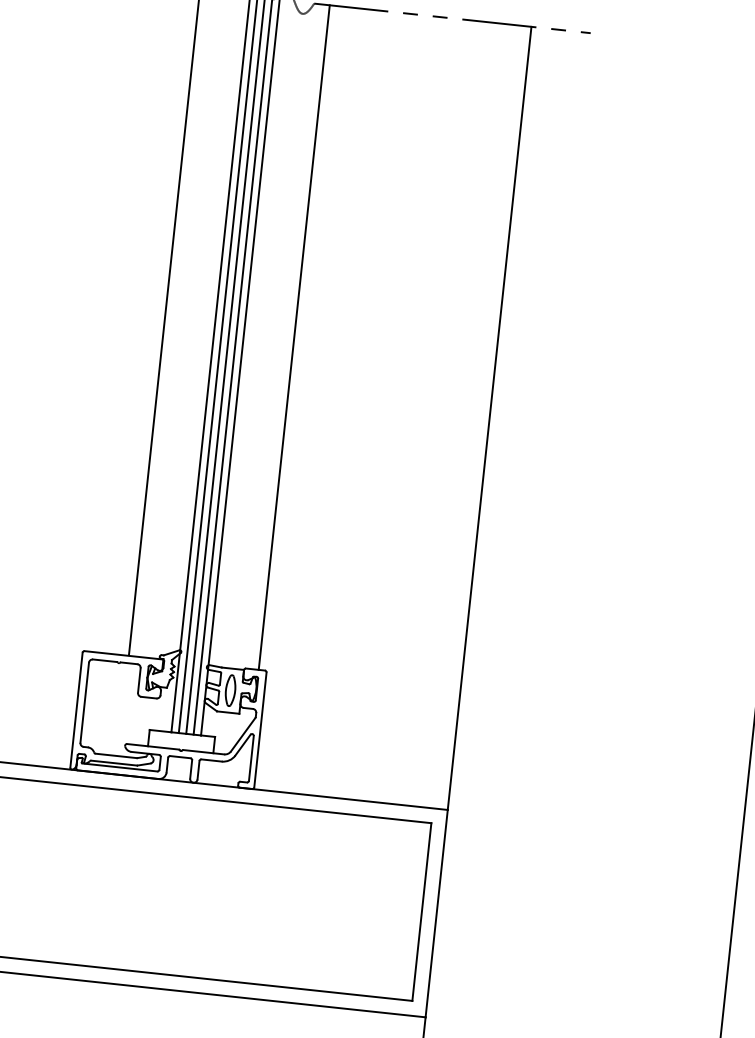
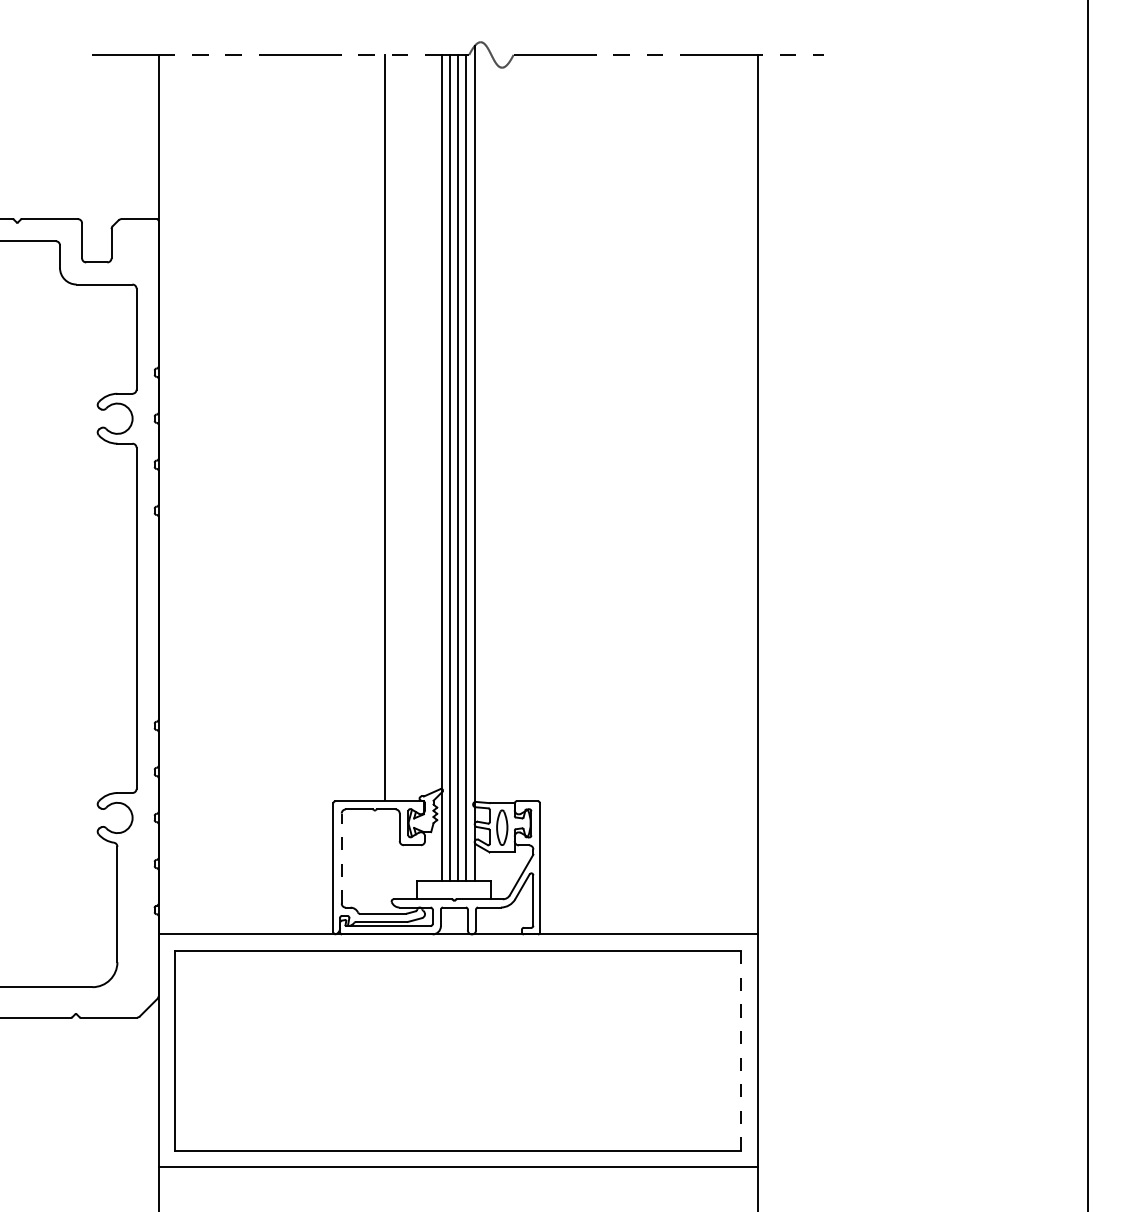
line: (294, 337) -> (531, 427), removed
line: (84, 702) -> (341, 858), solid -> dashed
line: (421, 911) -> (740, 1050), solid -> dashed

